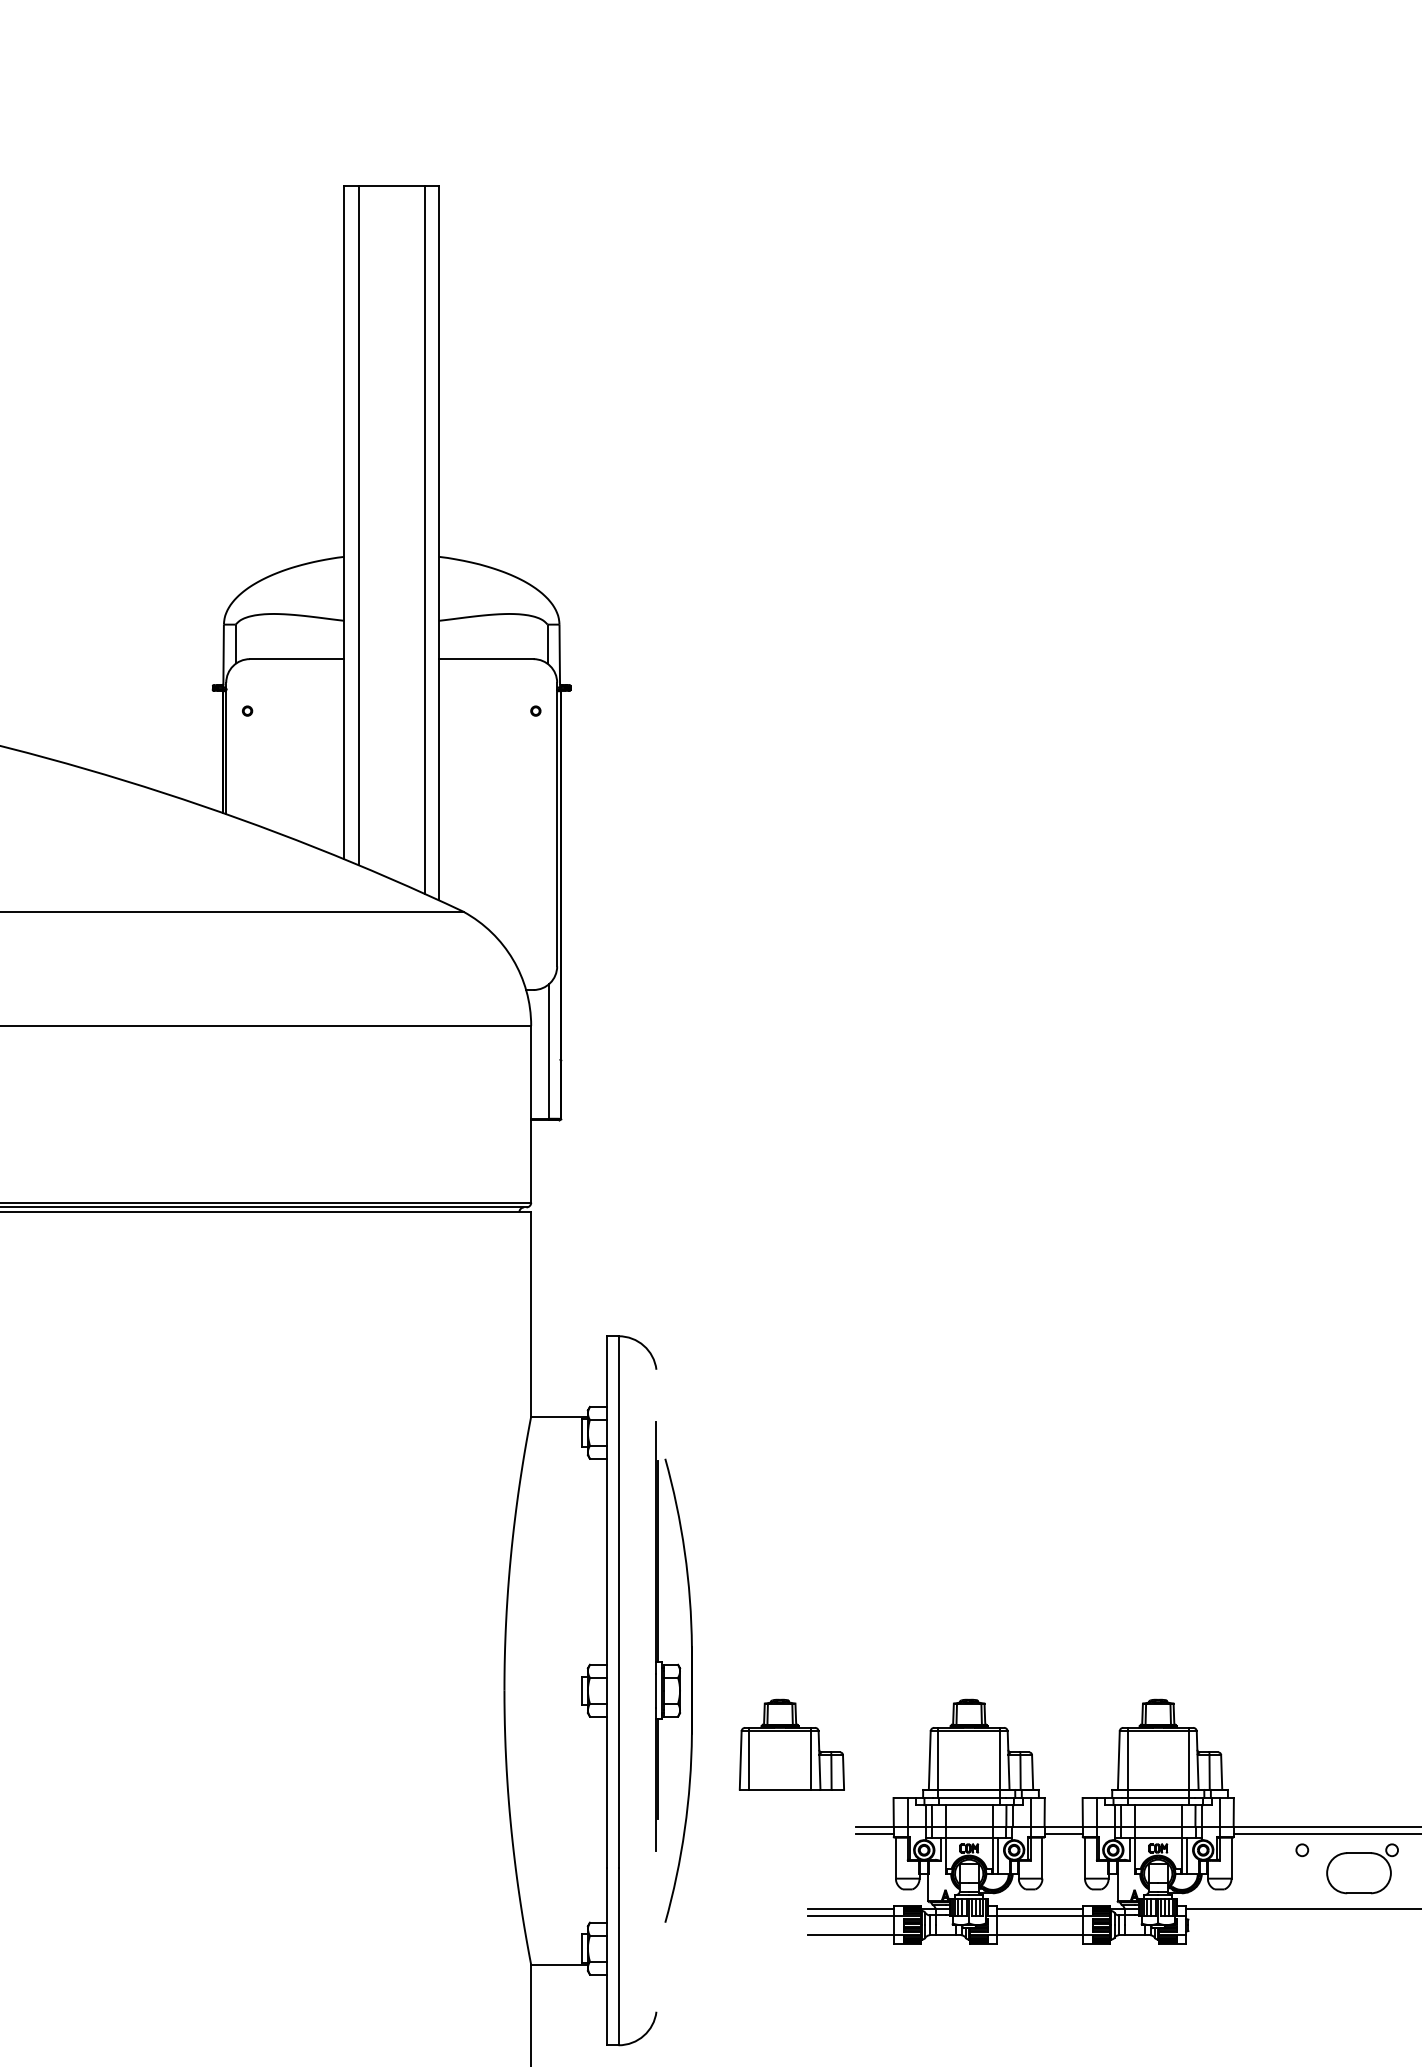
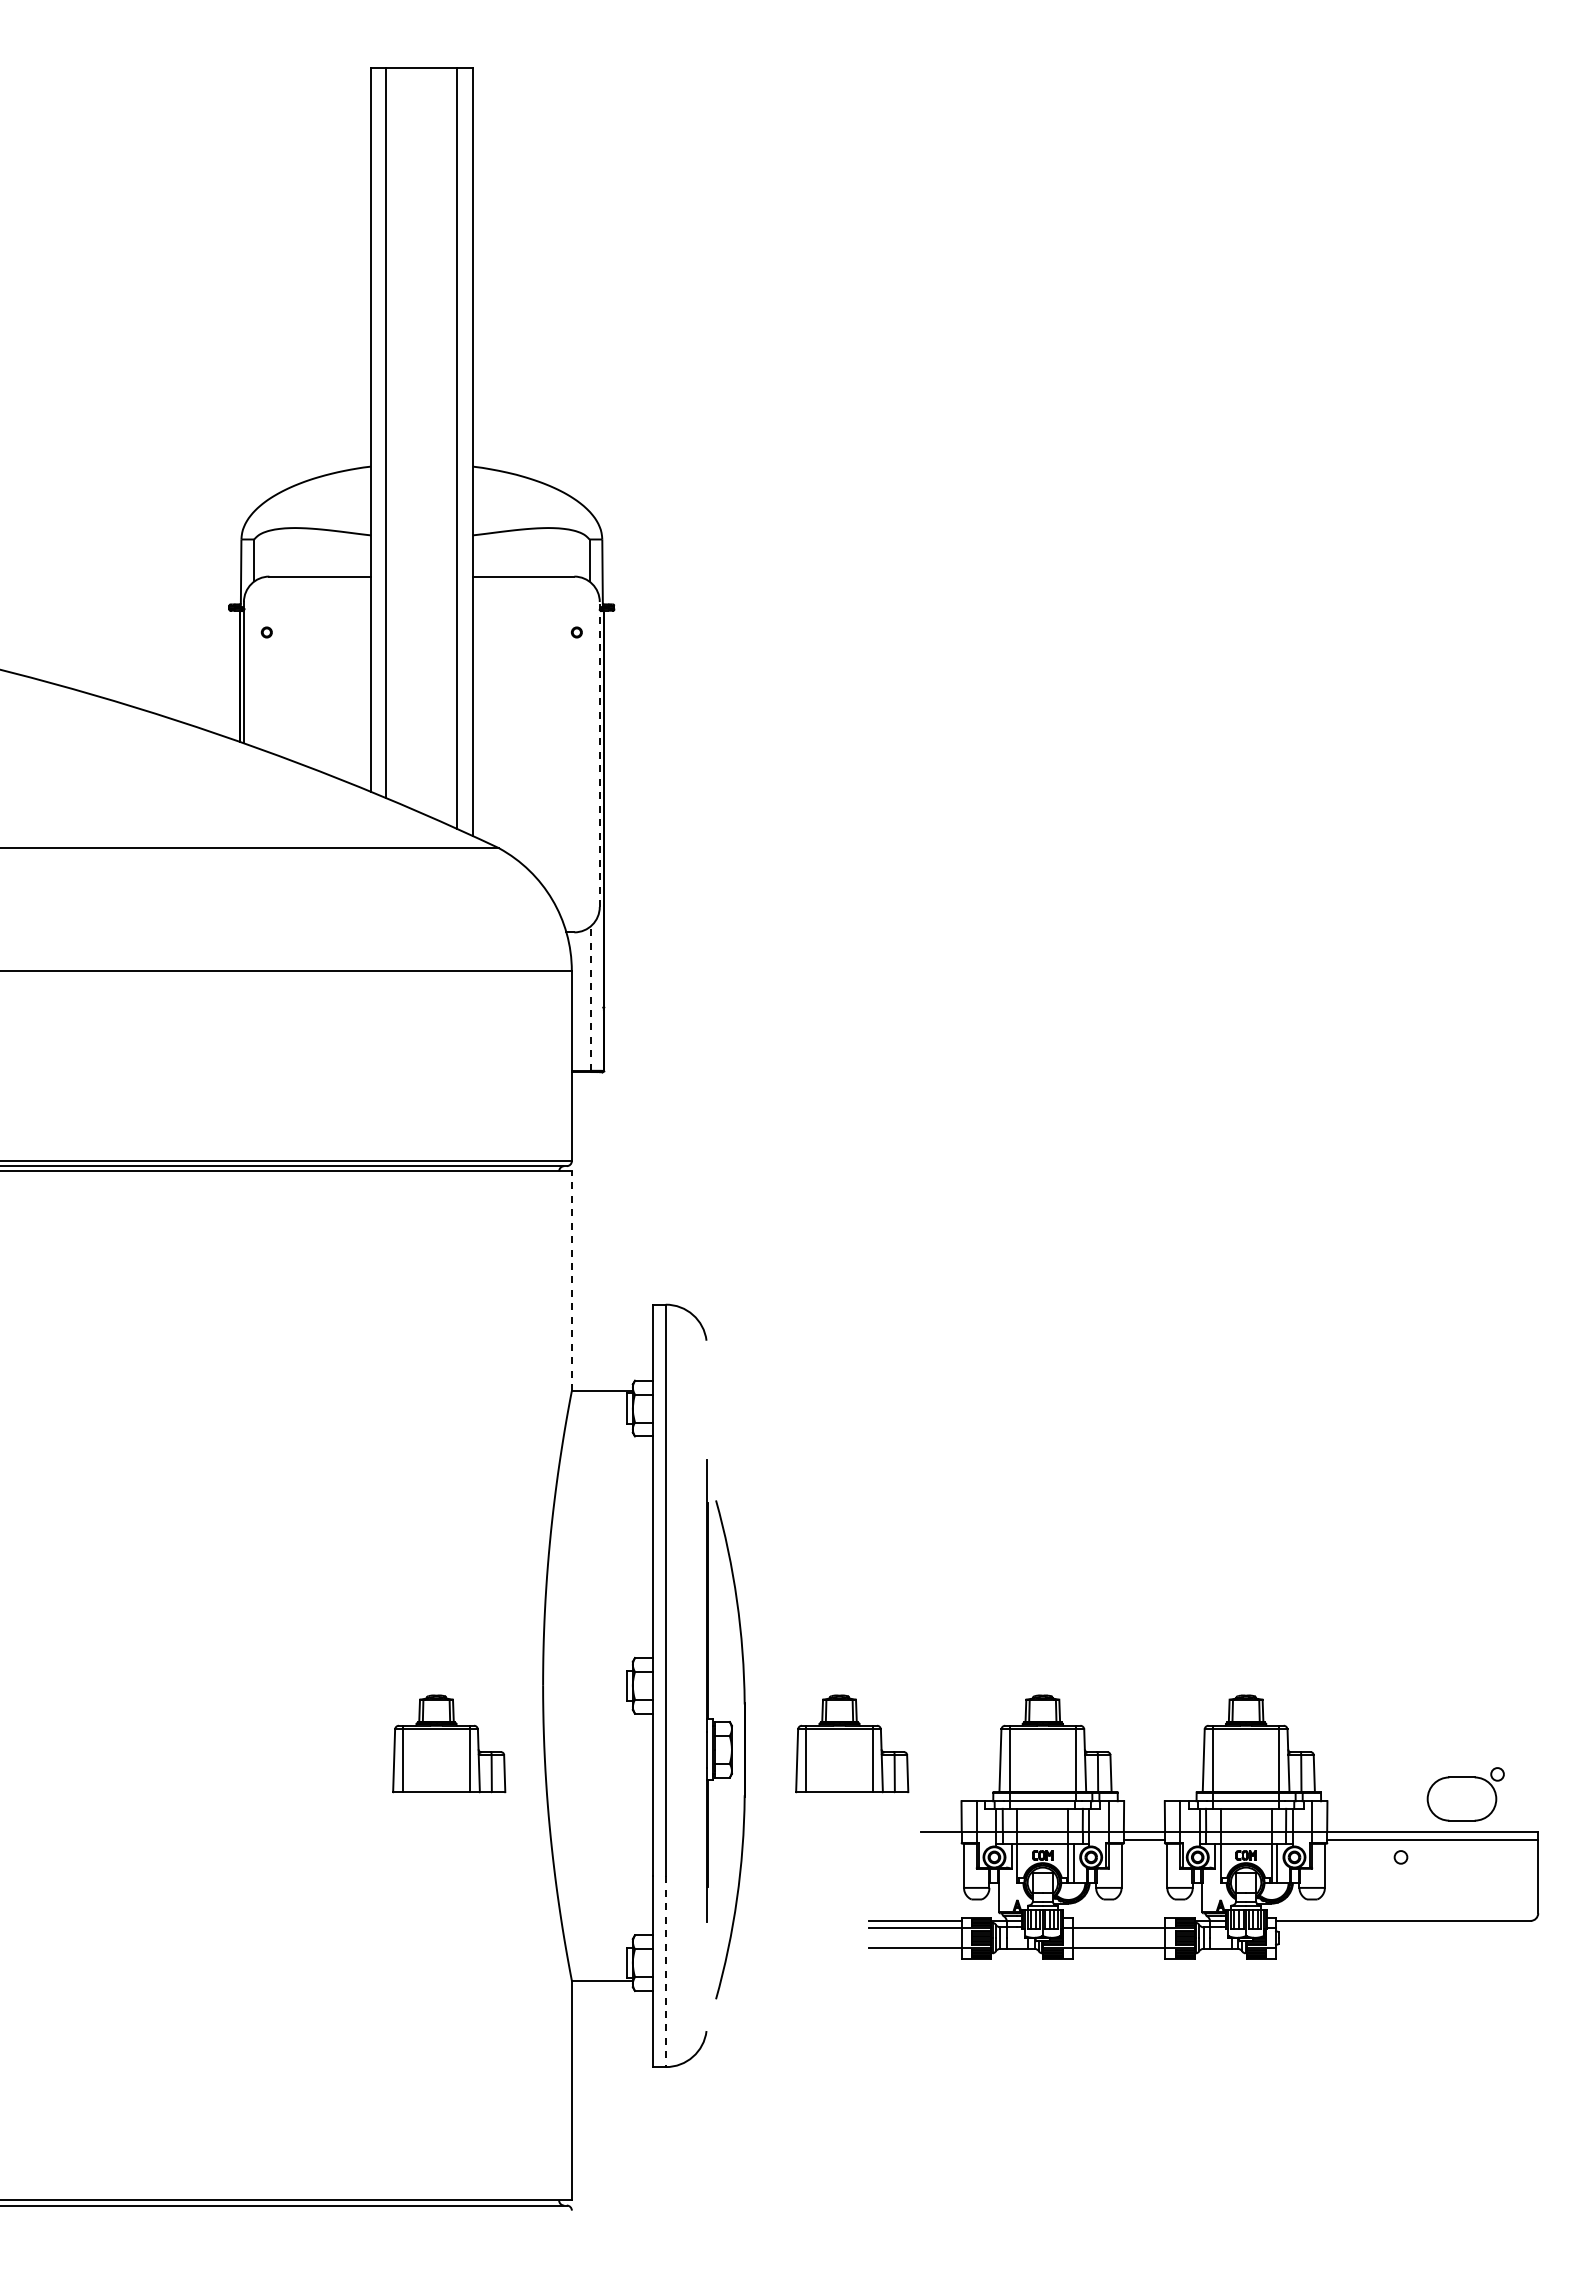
line: (556, 824) -> (599, 754), solid -> dashed
line: (548, 1051) -> (590, 998), solid -> dashed
line: (530, 1314) -> (571, 1281), solid -> dashed
part: (674, 1671) -> (725, 1729), moved
part: (417, 1744) -> (449, 1743), added
line: (874, 1833) -> (940, 1839), removed
part: (1362, 1868) -> (1465, 1794), moved
line: (1039, 1908) -> (1118, 1920), removed
line: (618, 1957) -> (665, 1972), solid -> dashed

